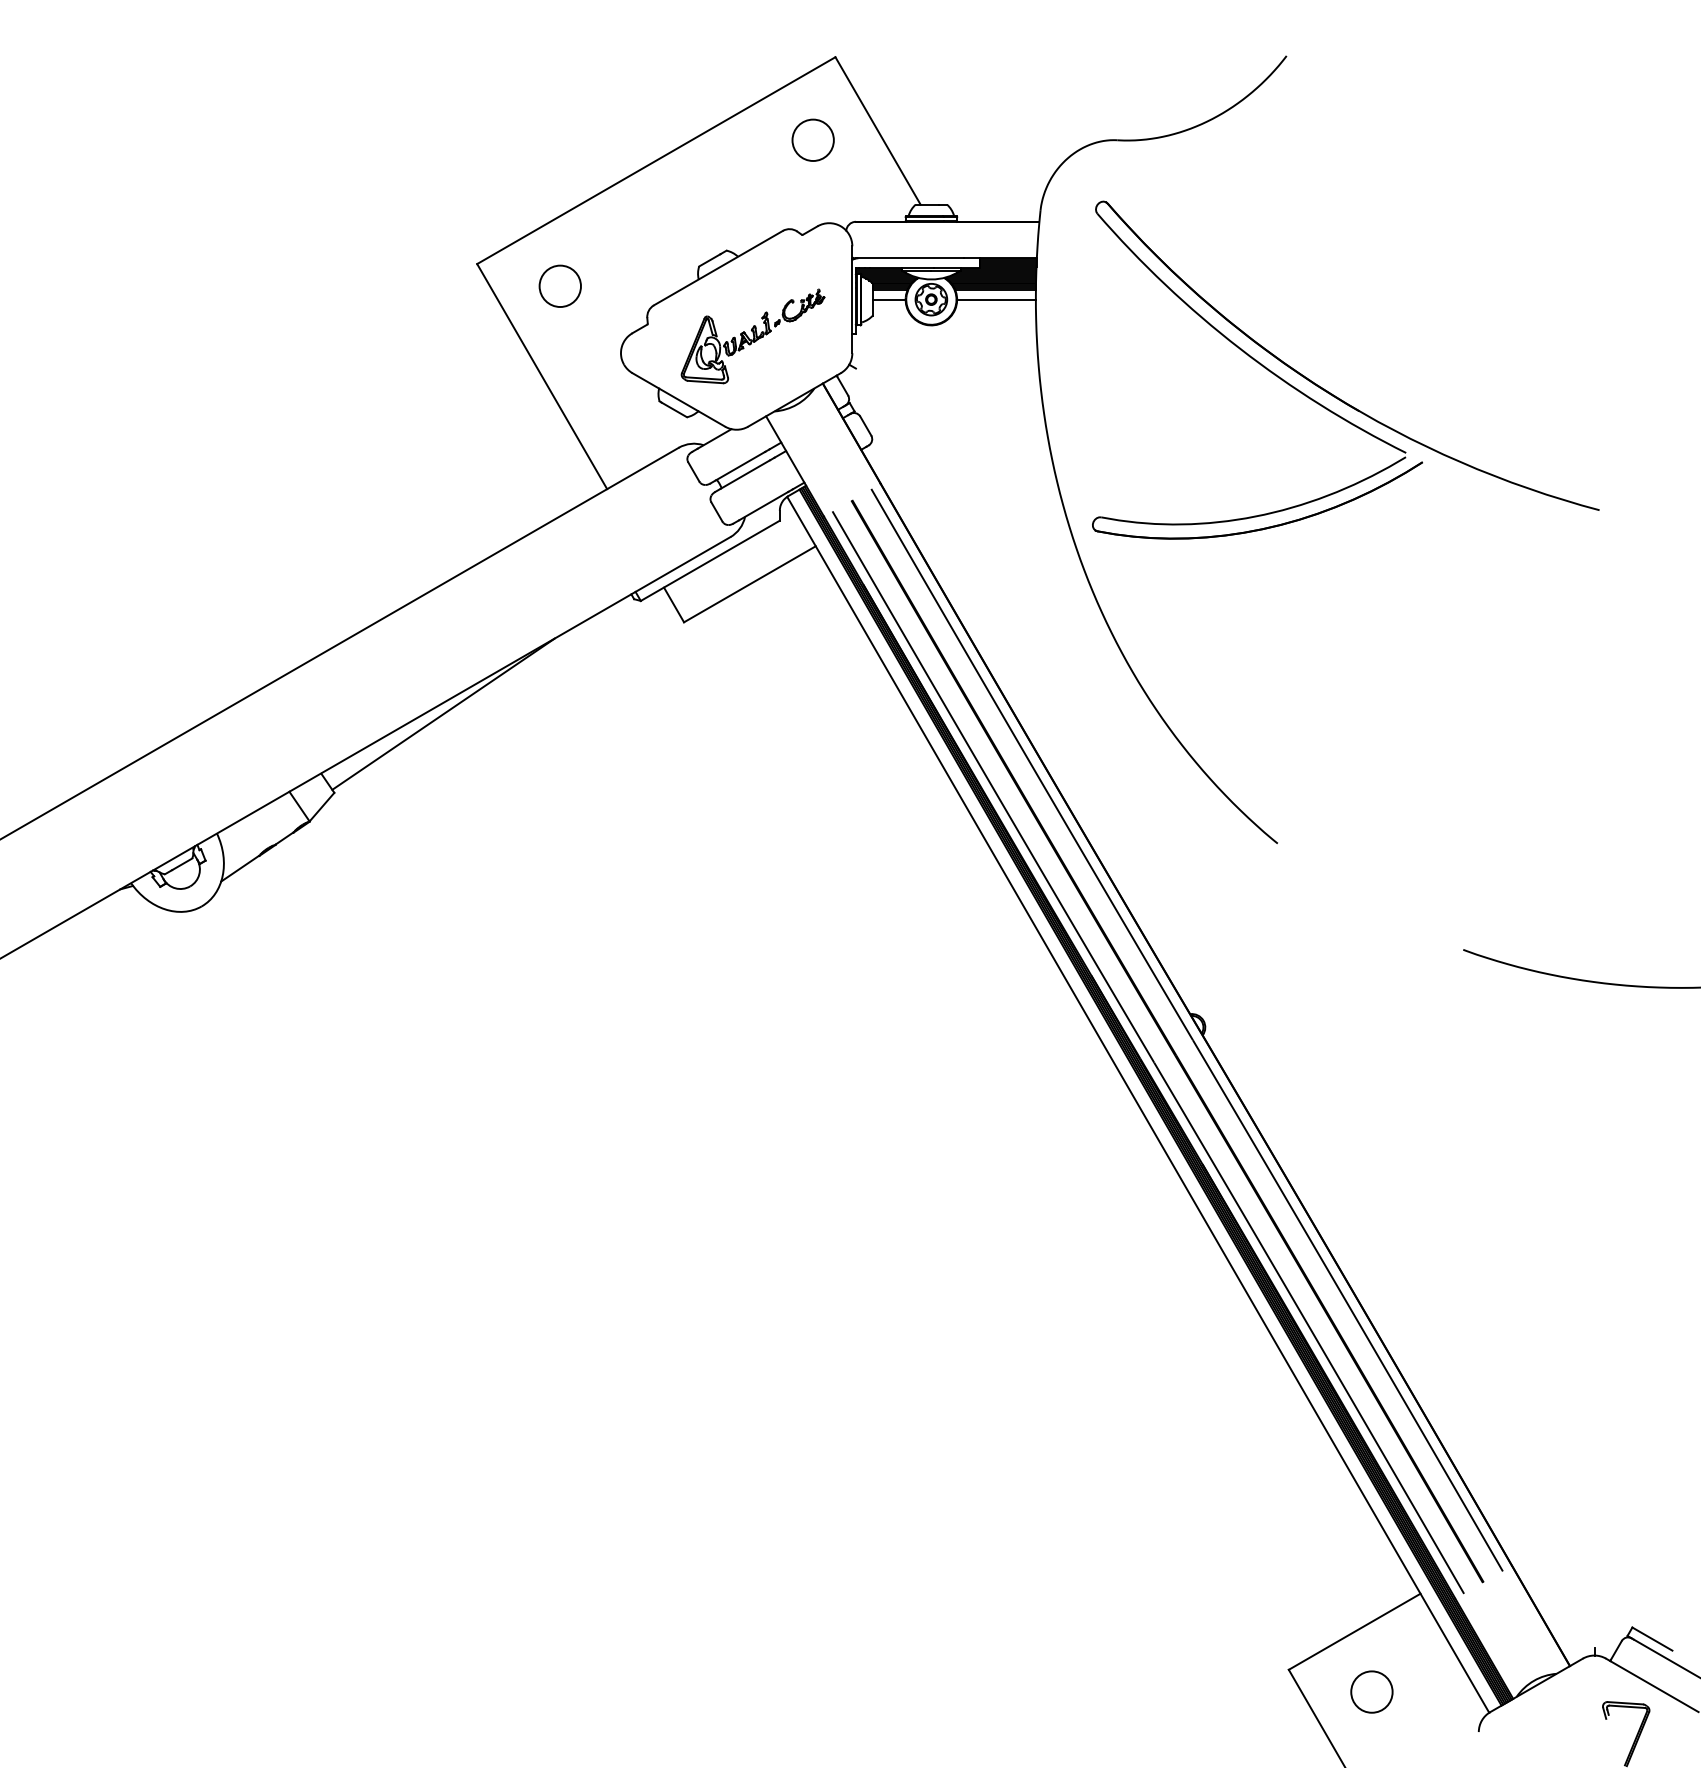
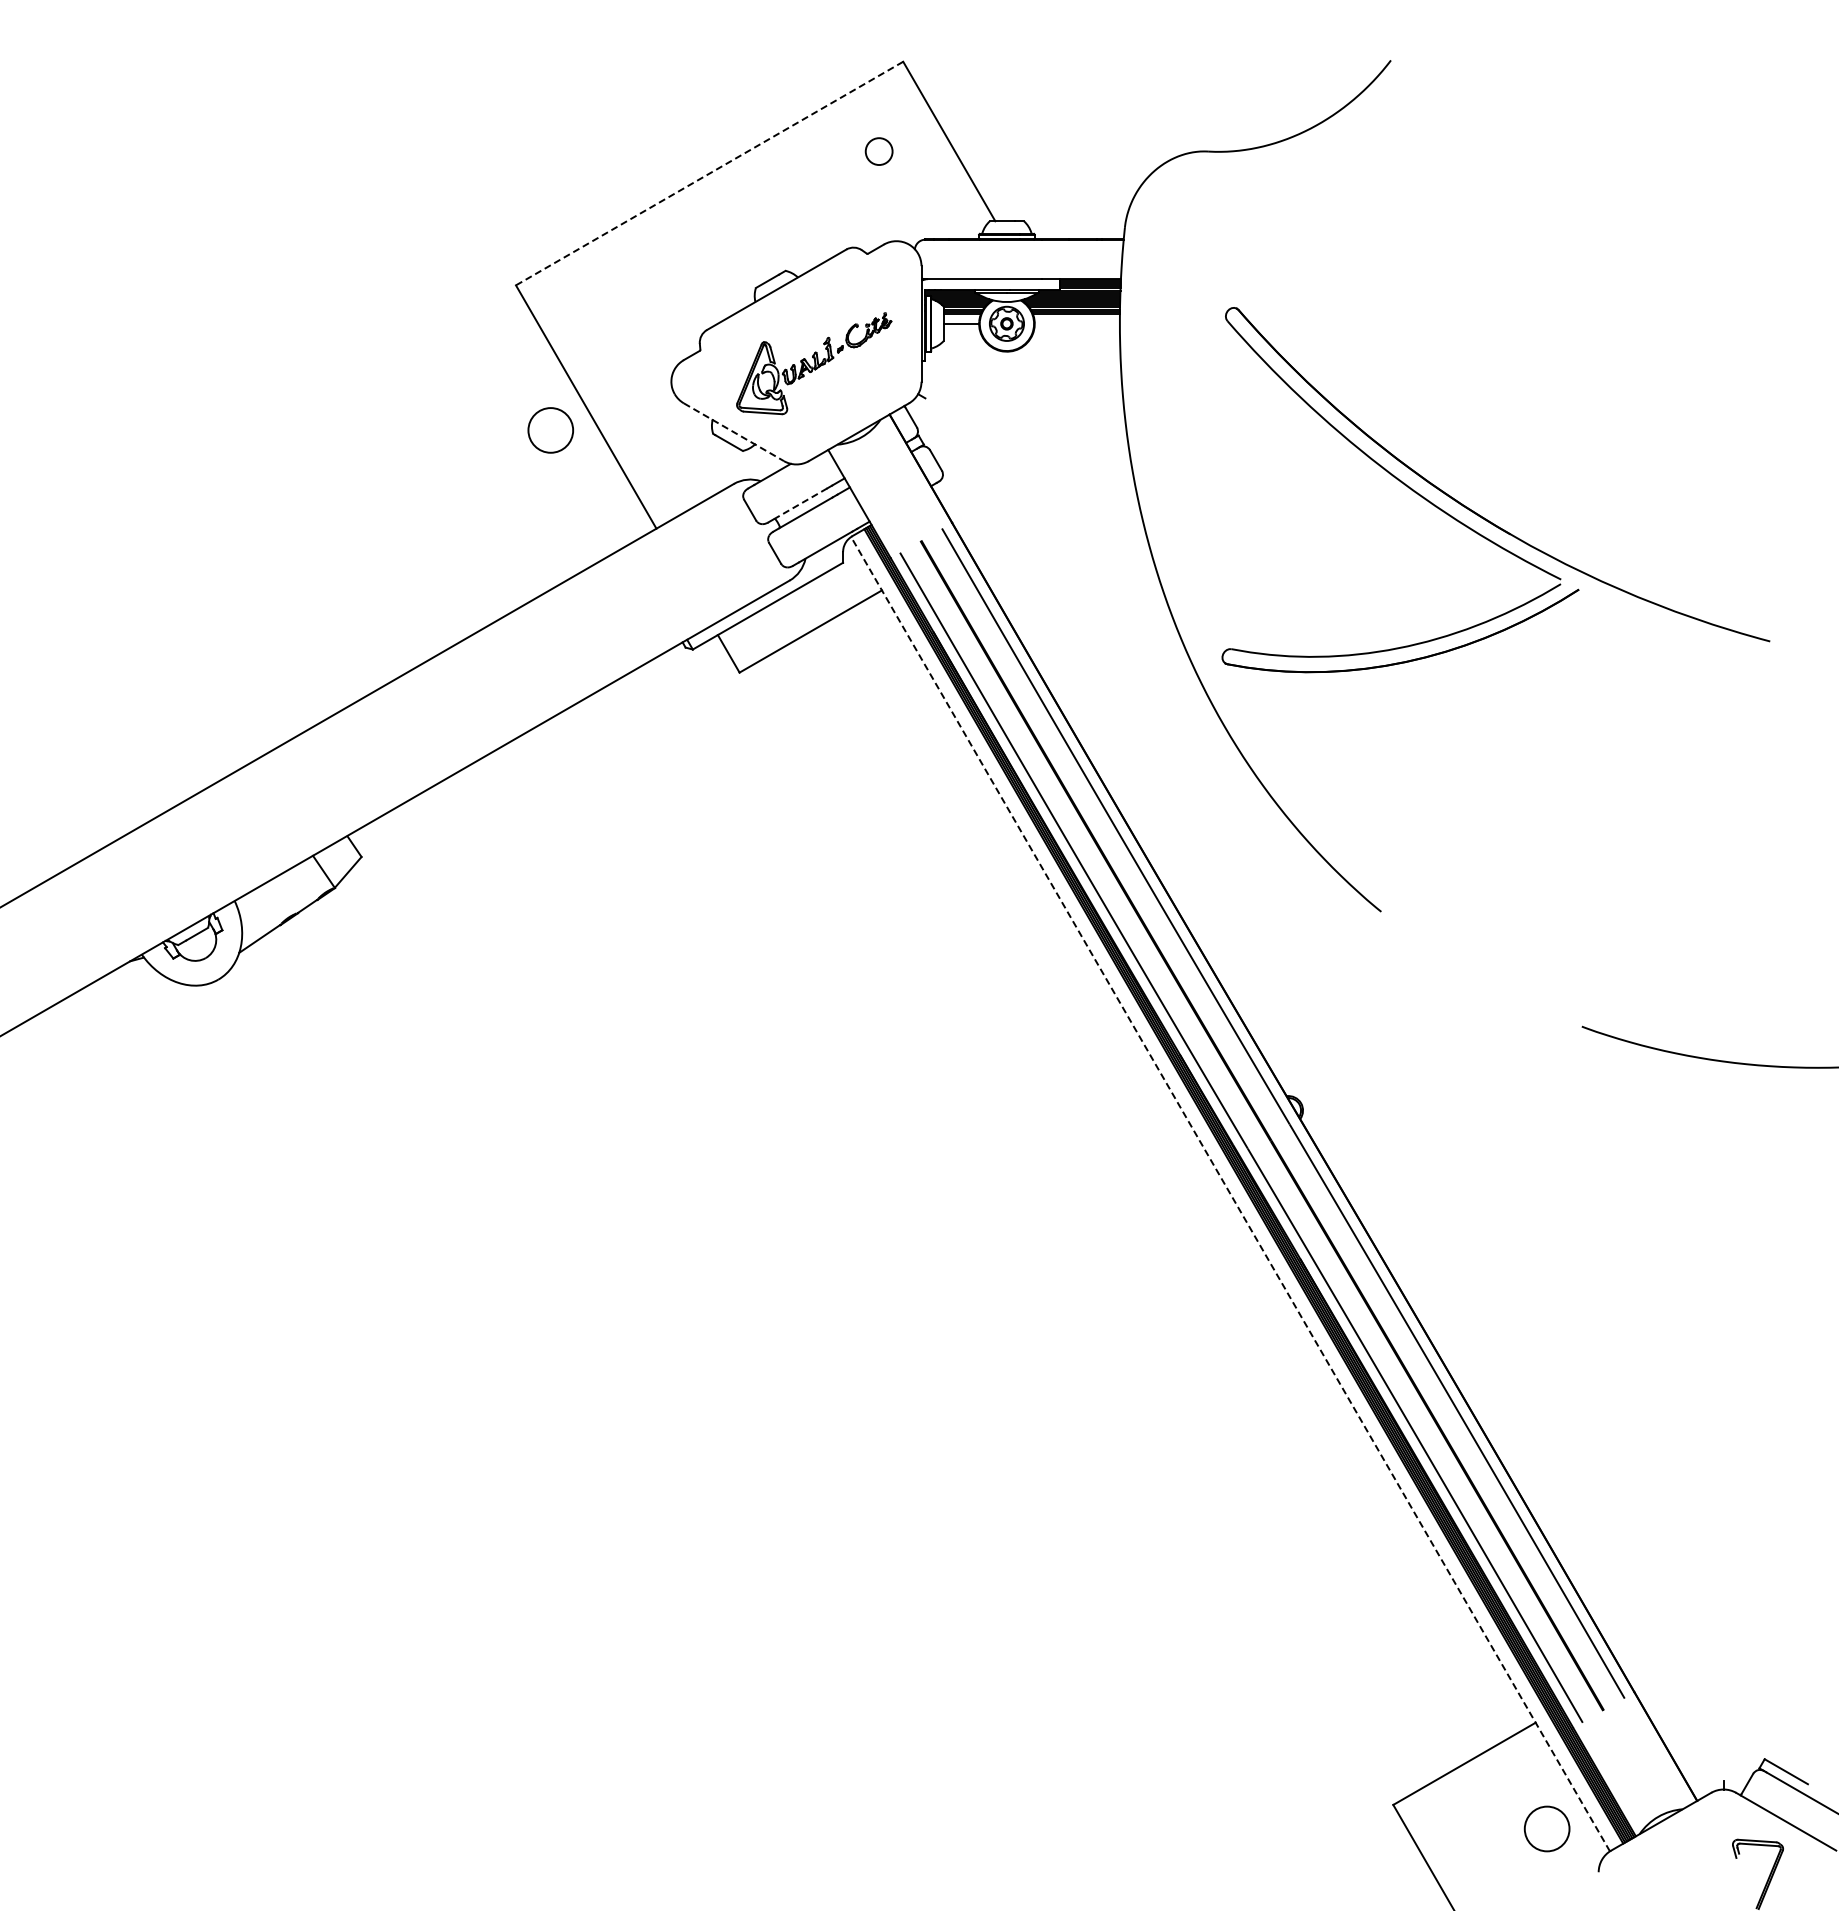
circle: (812, 140) -> (878, 151), size x0.6
line: (656, 160) -> (709, 173), solid -> dashed
circle: (560, 286) -> (550, 430), moved
line: (995, 299) -> (1076, 323), removed
part: (1329, 391) -> (1478, 513), moved
line: (678, 400) -> (733, 432), solid -> dashed
line: (740, 465) -> (800, 503), solid -> dashed
line: (443, 713) -> (479, 771), removed
line: (1138, 1105) -> (1230, 1194), solid -> dashed
circle: (1371, 1691) -> (1546, 1828), moved

